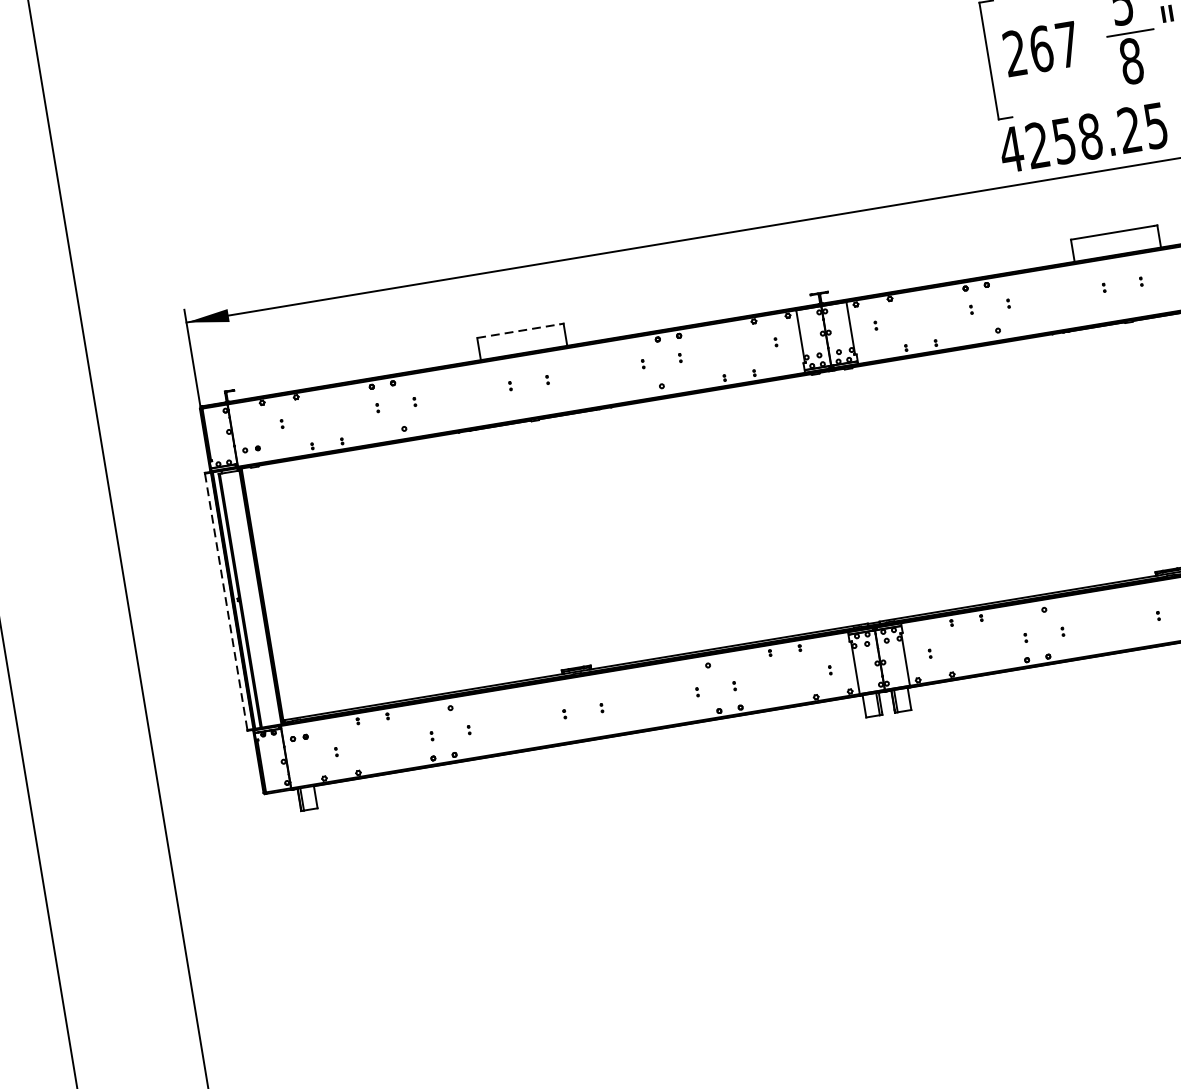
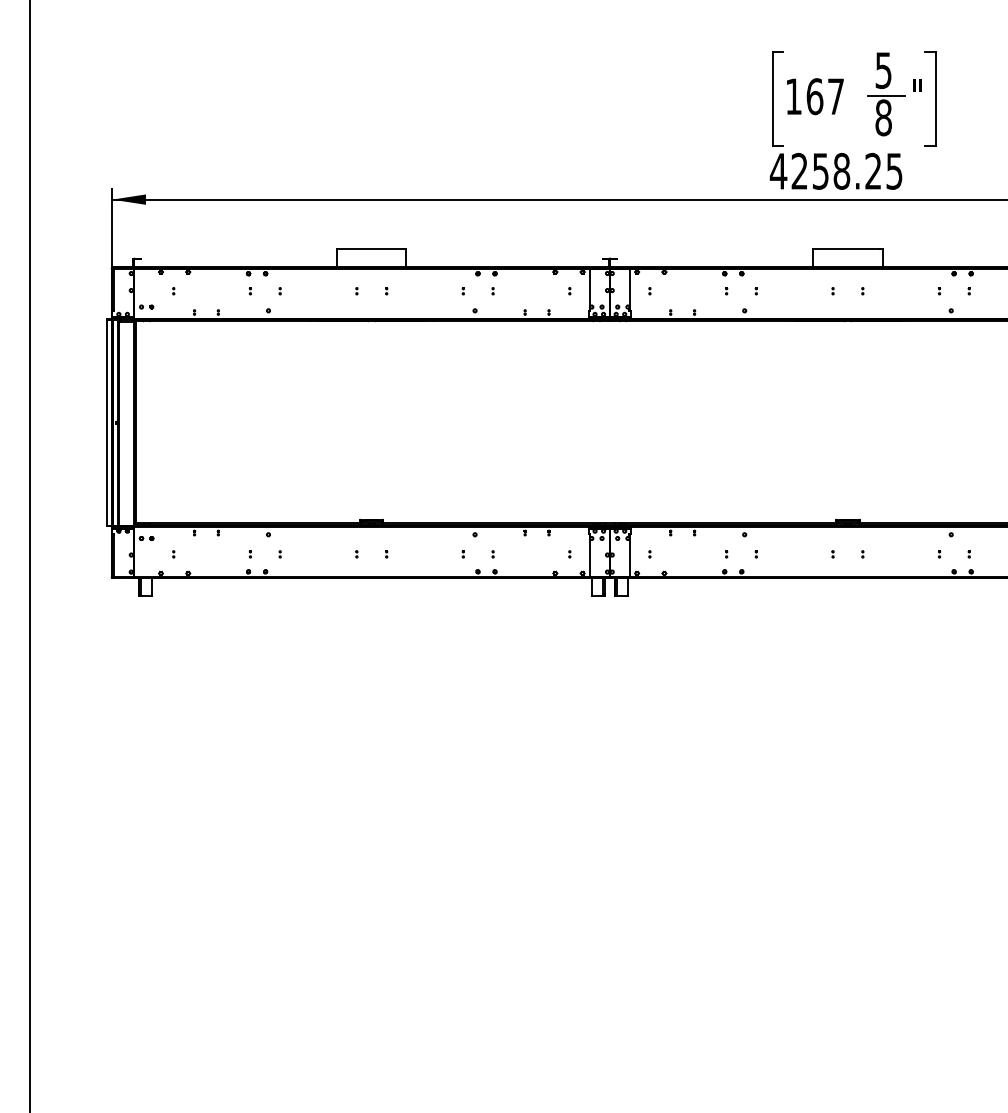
text: (1014, 53) -> (793, 96), 267 -> 167
line: (518, 331) -> (370, 249), dashed -> solid
line: (226, 601) -> (107, 422), dashed -> solid

